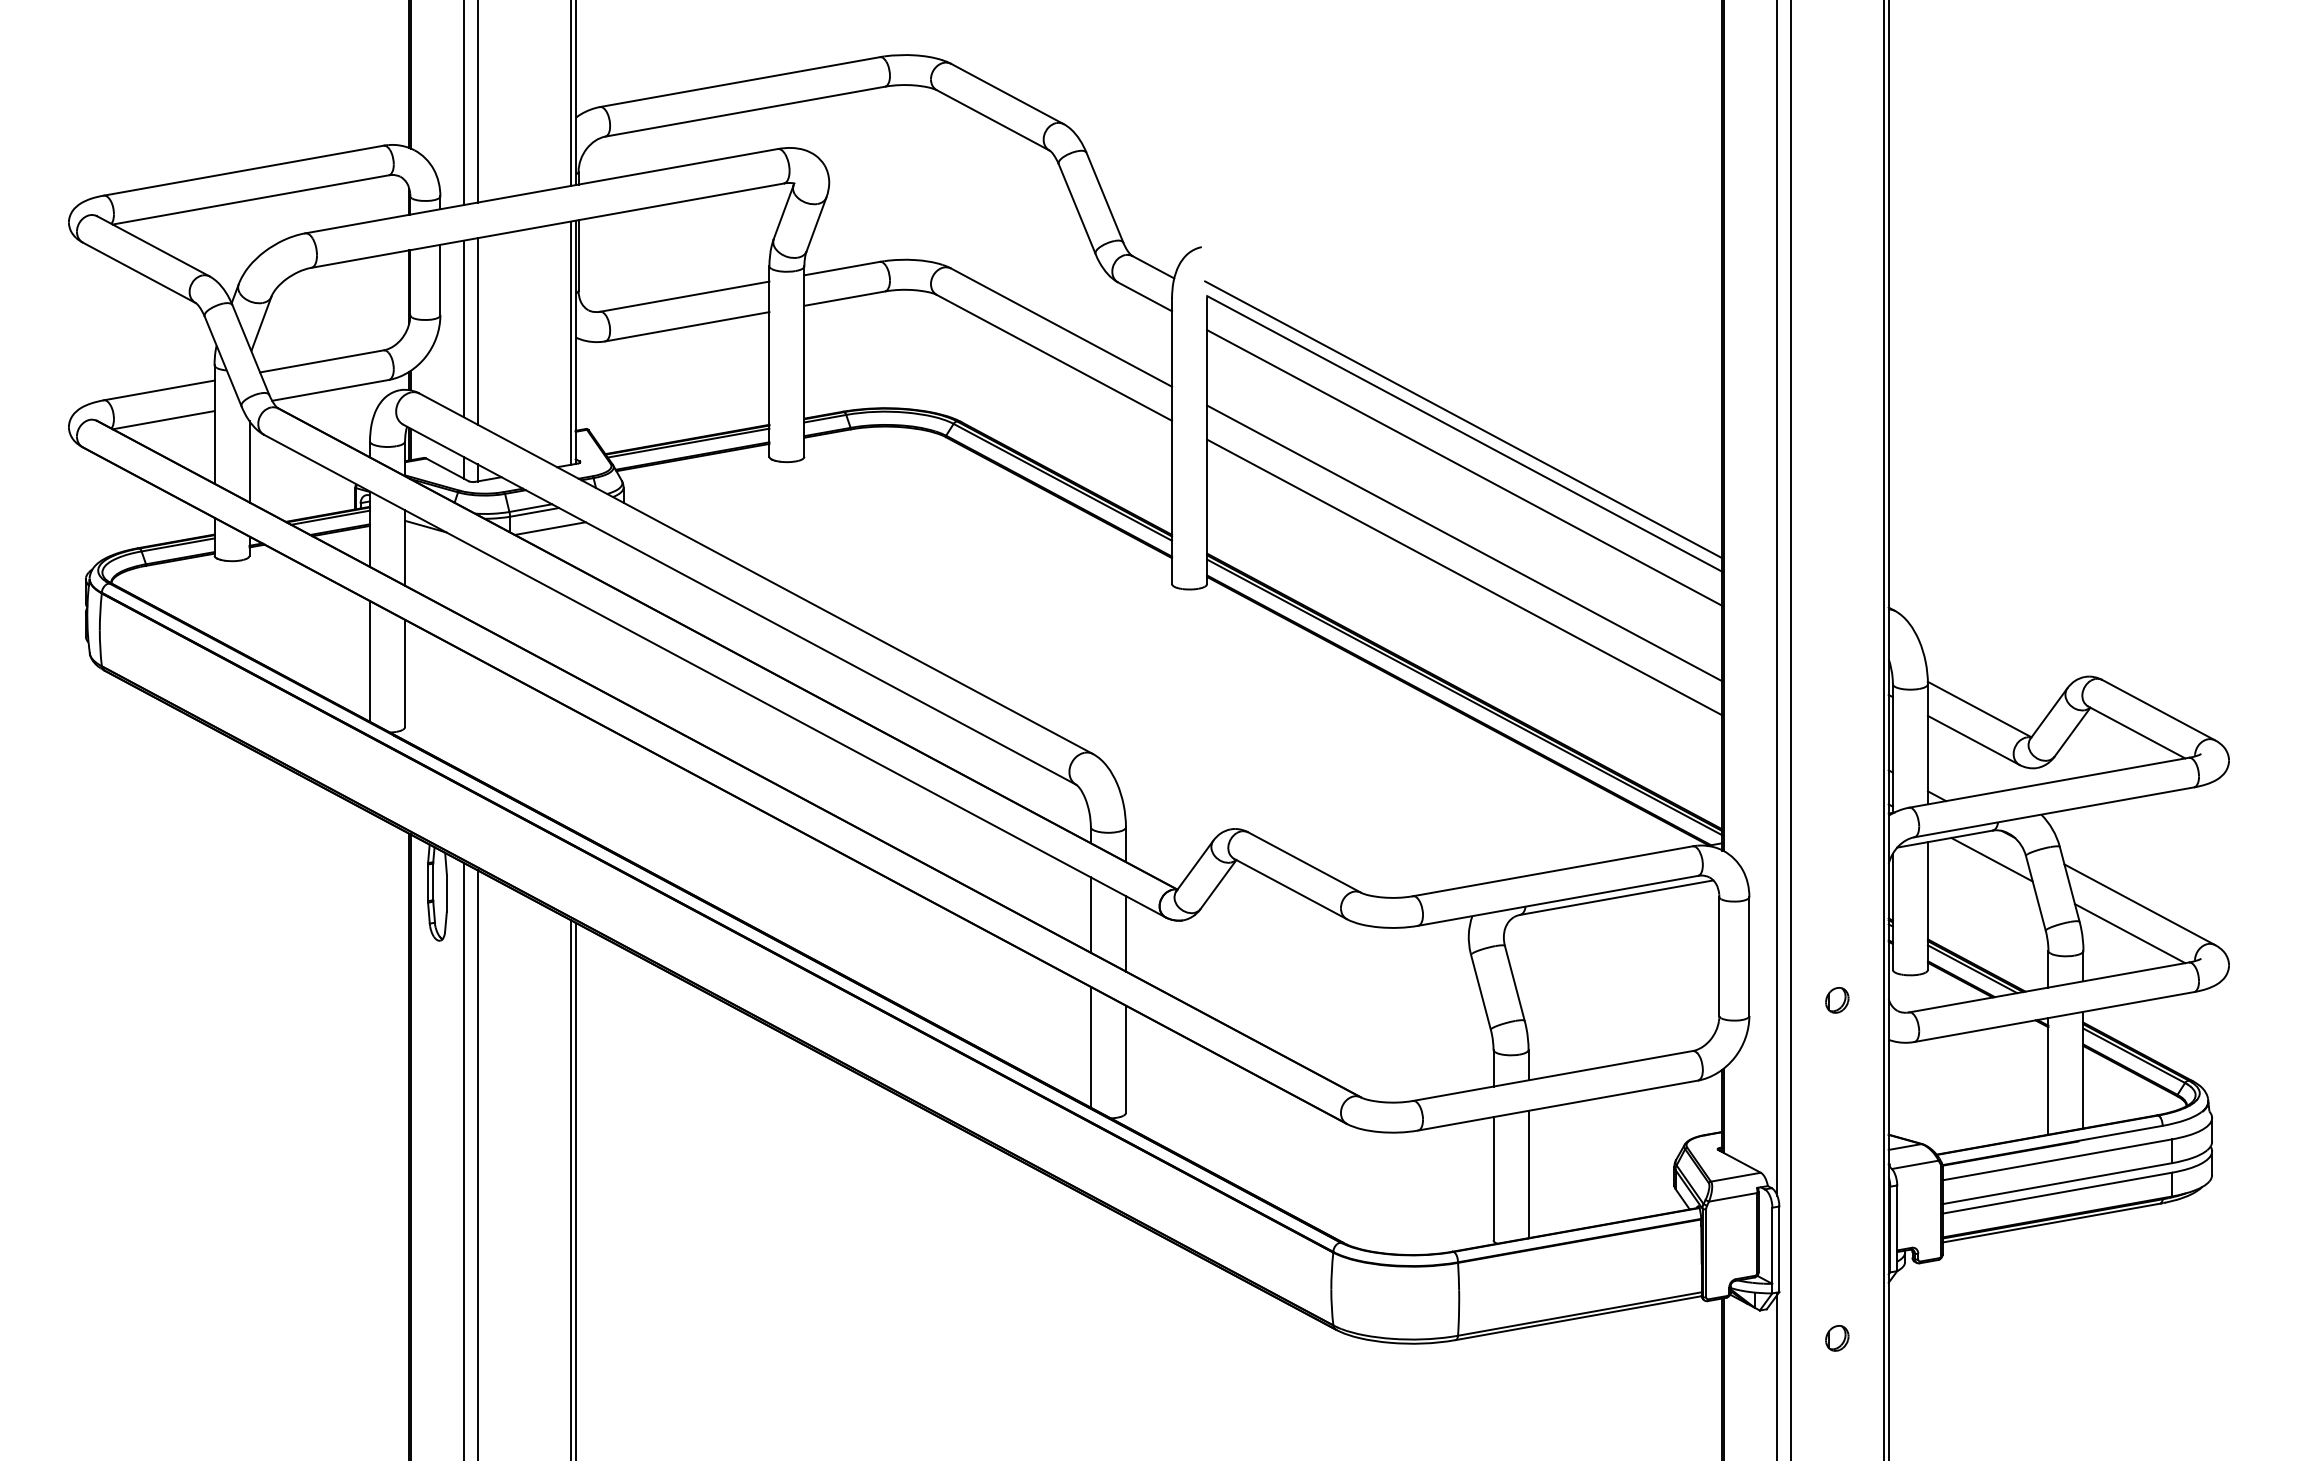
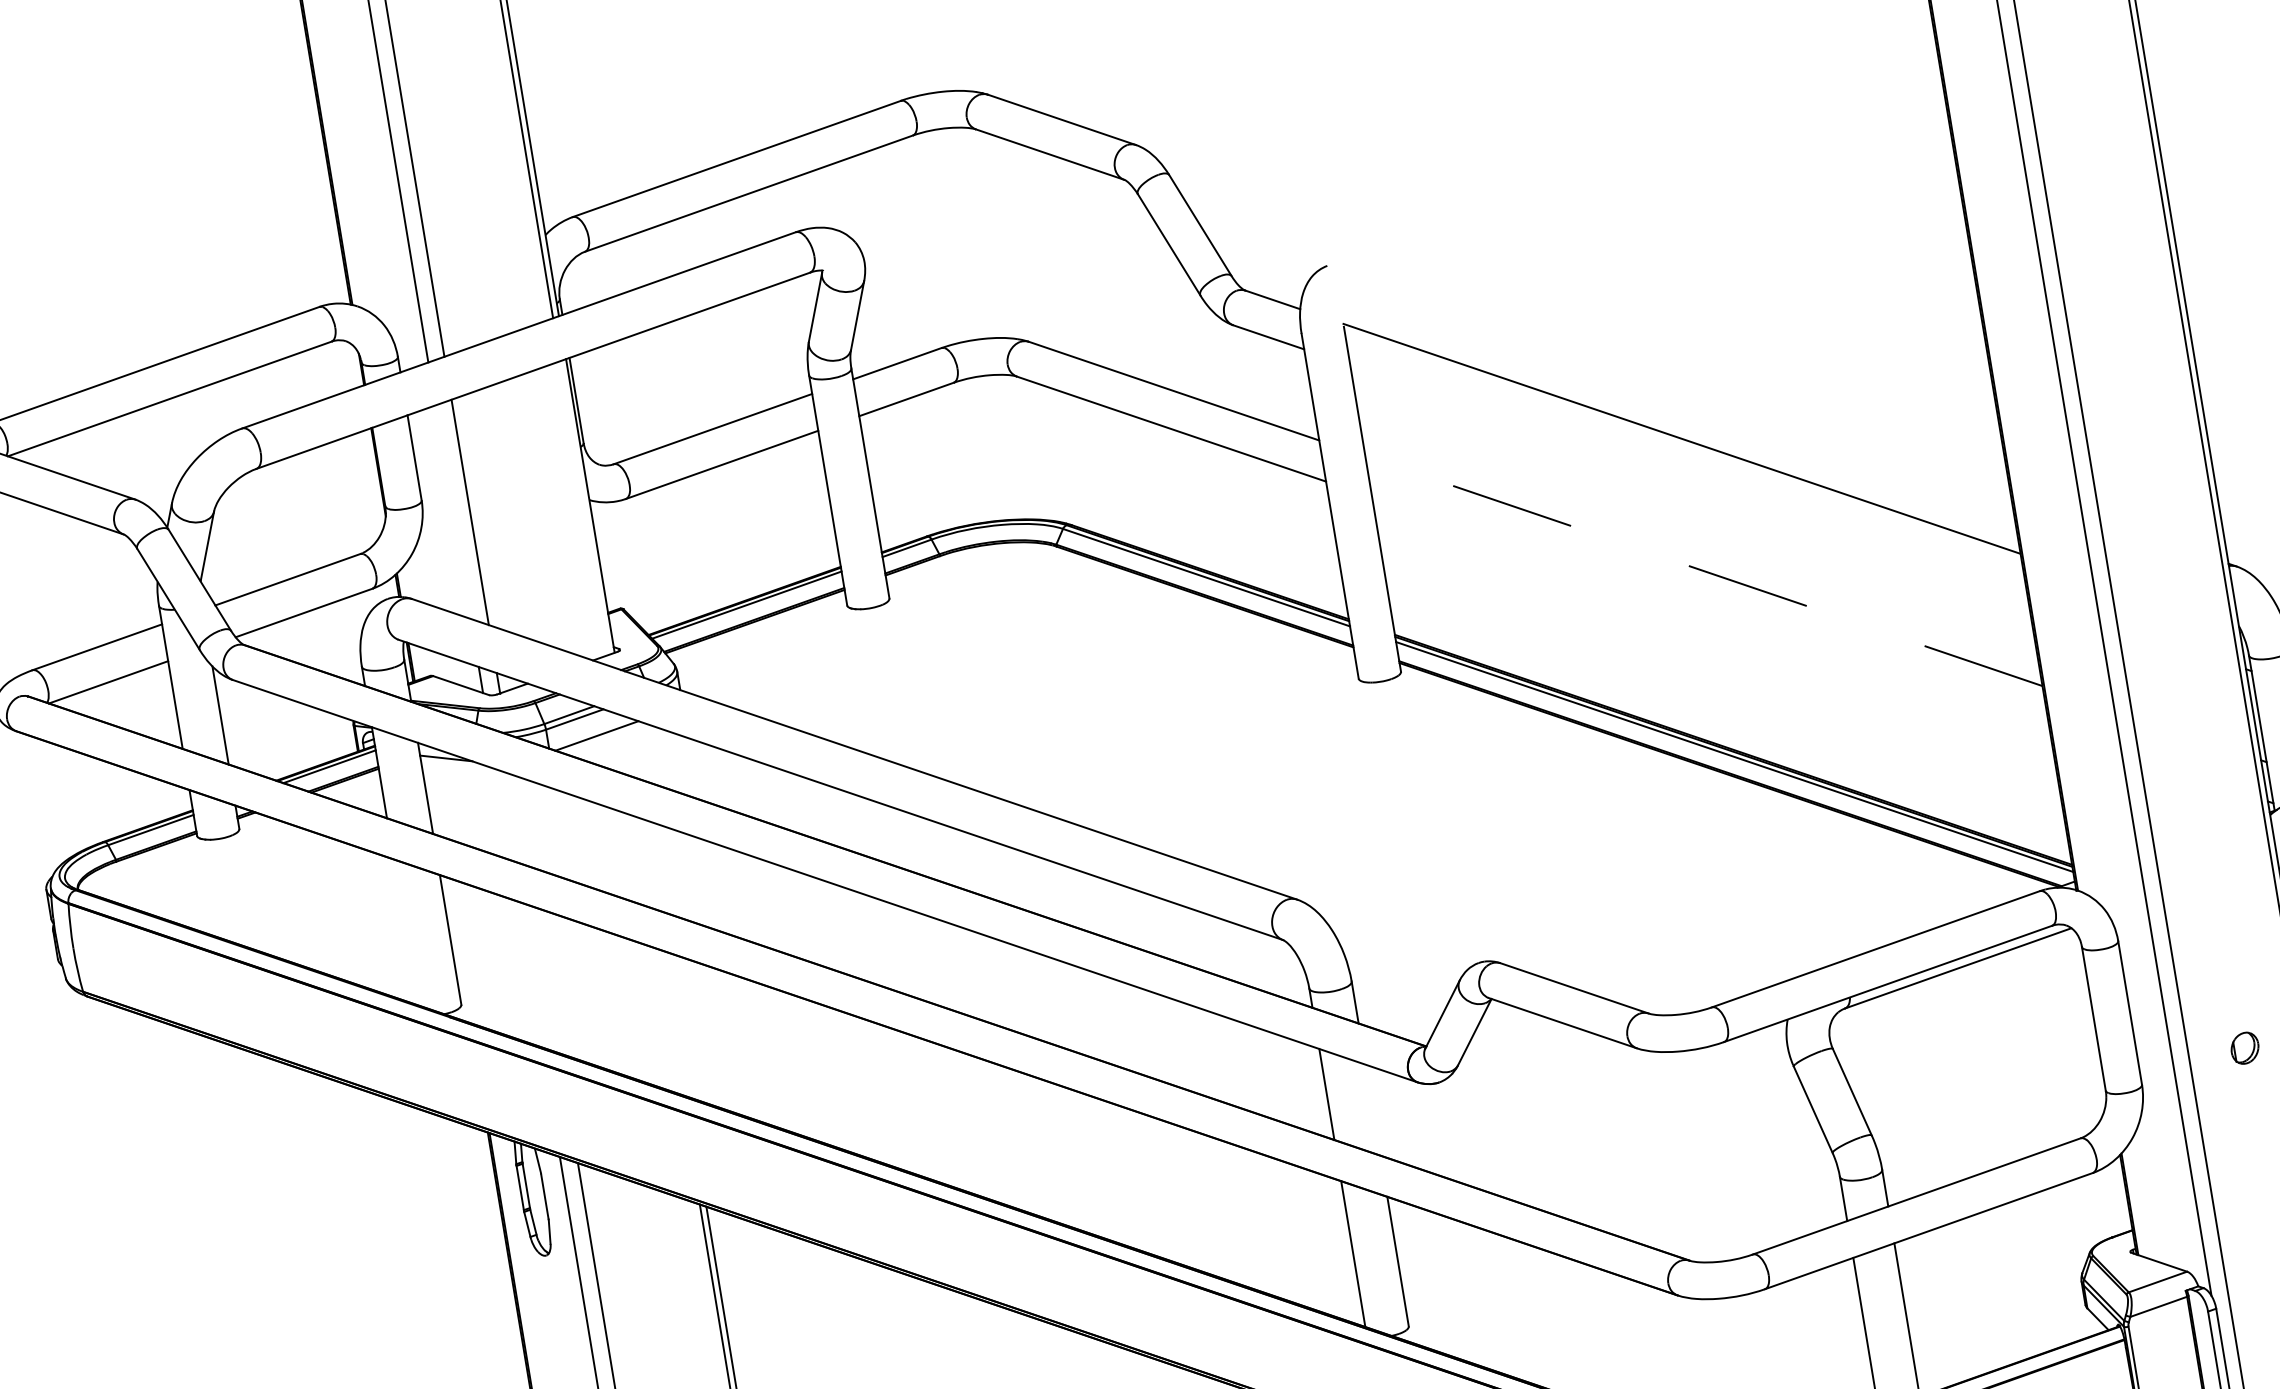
line: (464, 328) -> (453, 511), removed
line: (570, 342) -> (584, 507), removed
line: (1463, 419) -> (1677, 421), removed
line: (1464, 467) -> (1688, 479), removed
line: (1464, 543) -> (1703, 571), solid -> dashed
line: (1464, 577) -> (1710, 612), removed
line: (370, 661) -> (406, 932), removed
line: (1125, 933) -> (1372, 1109), removed

